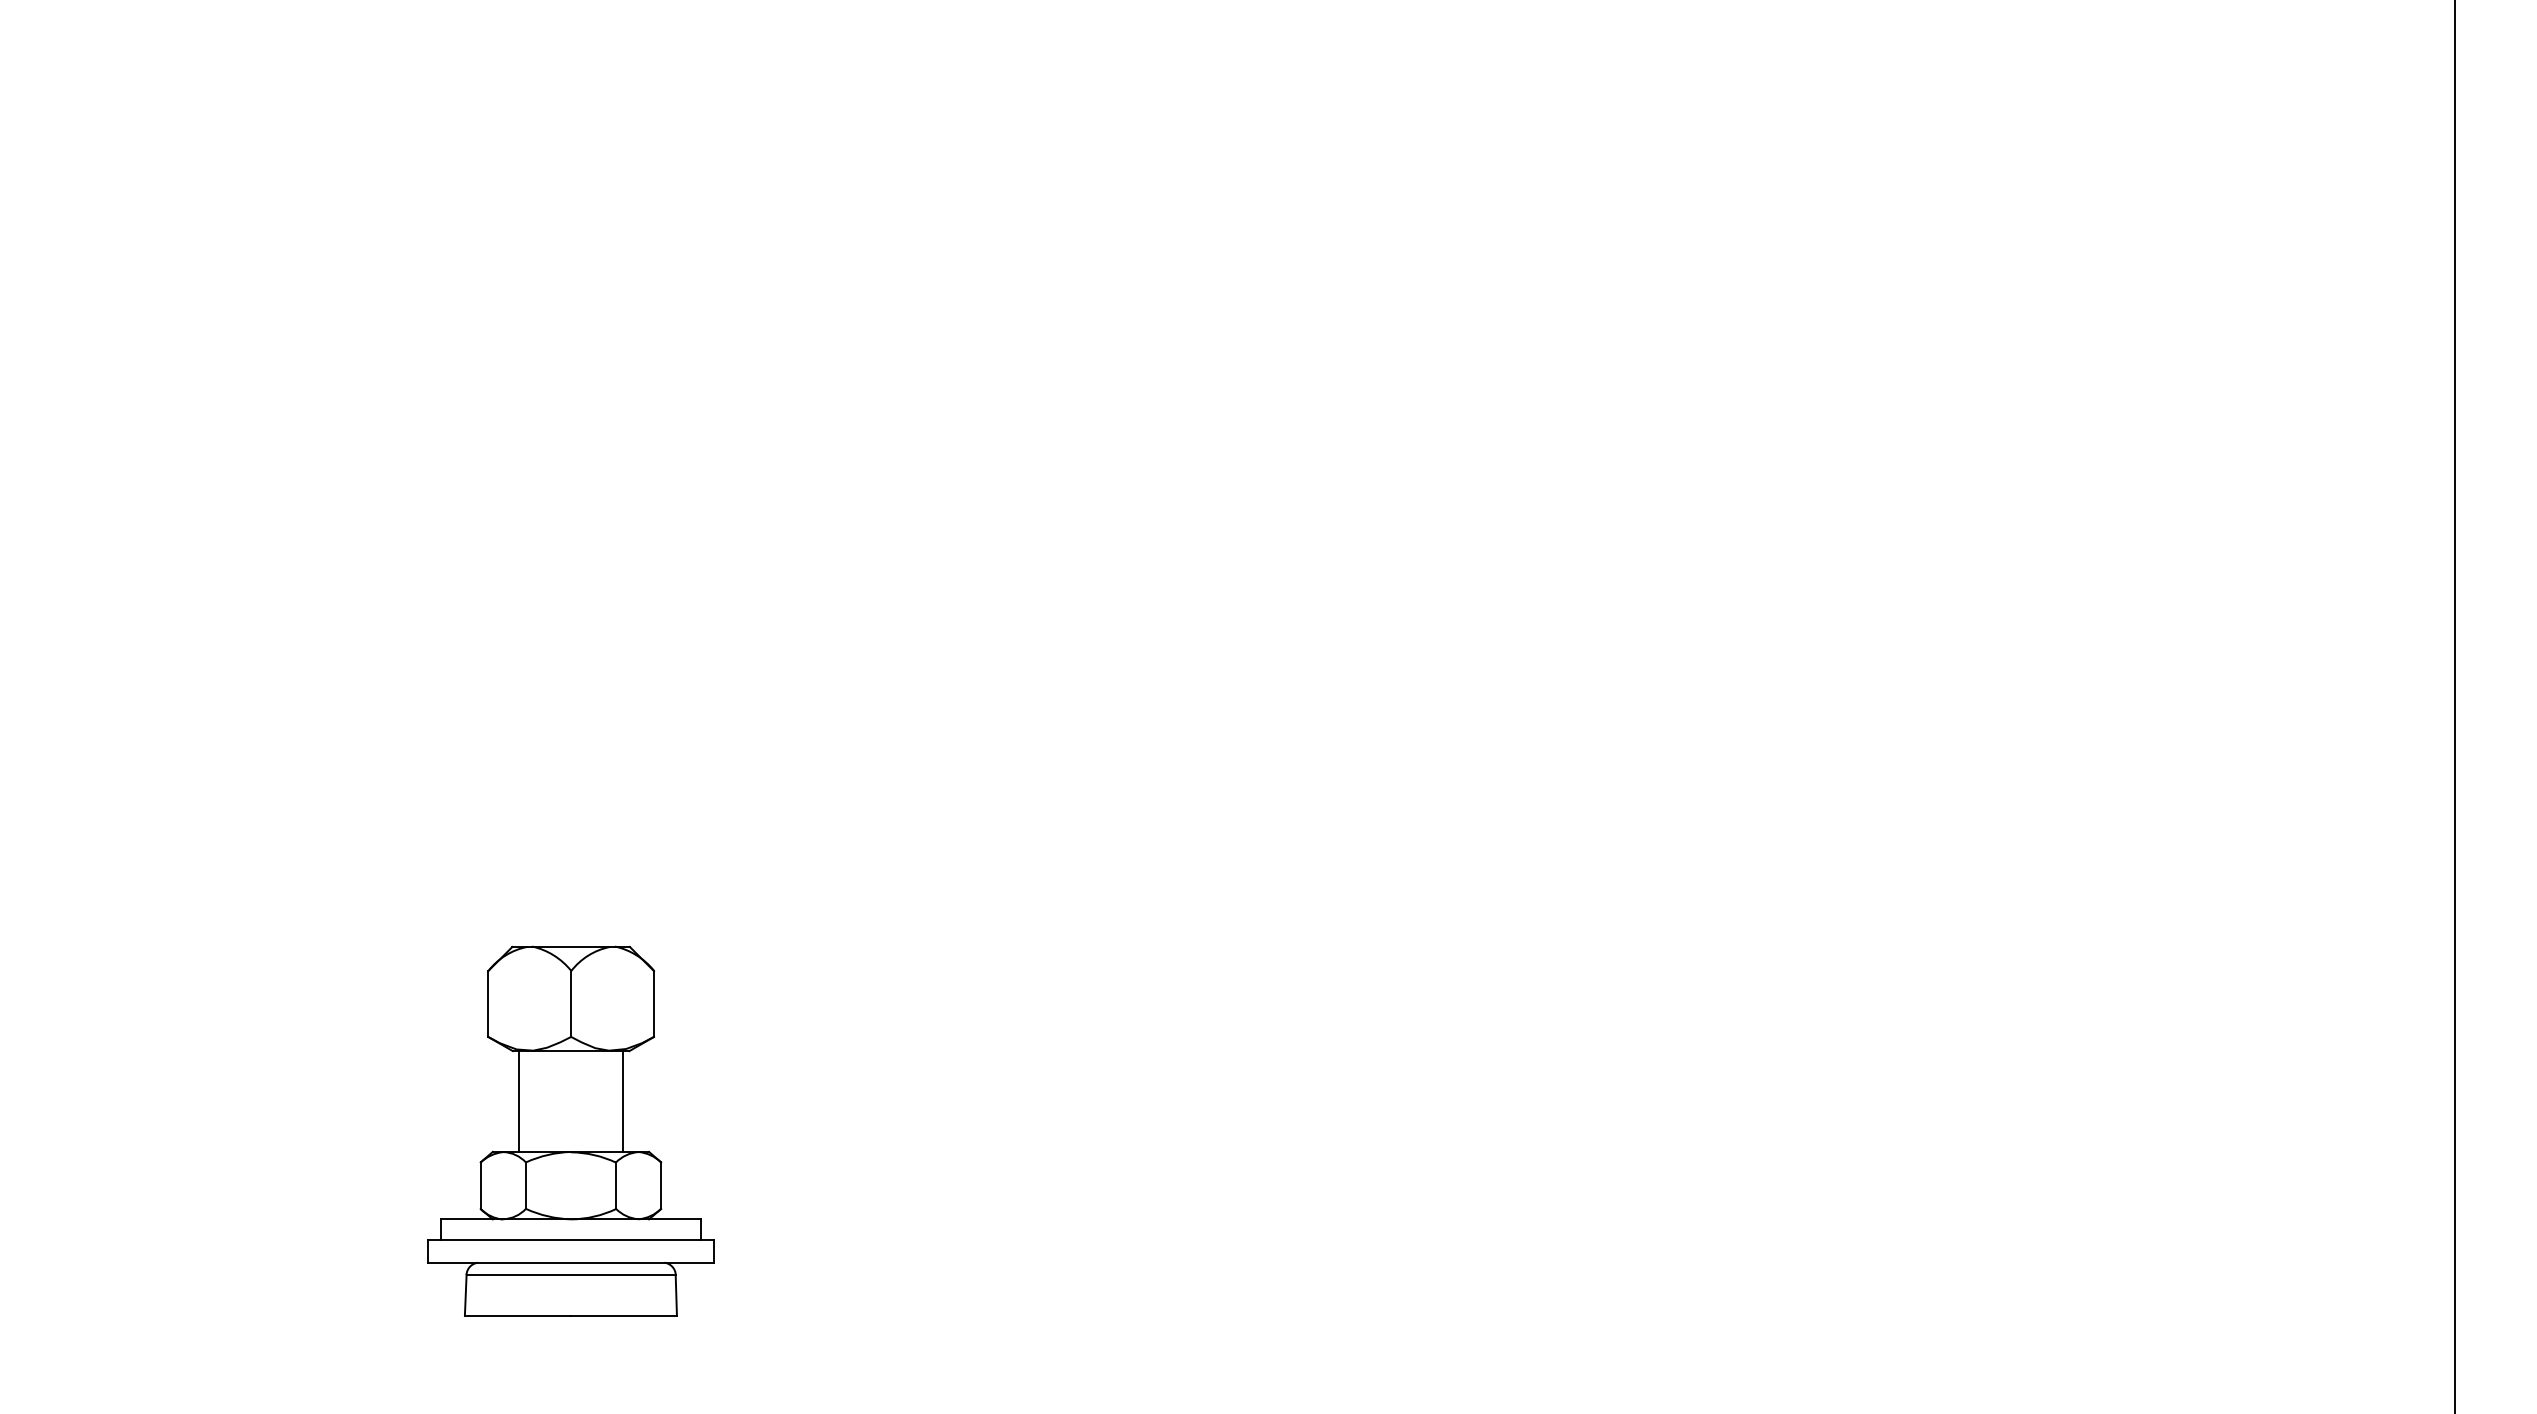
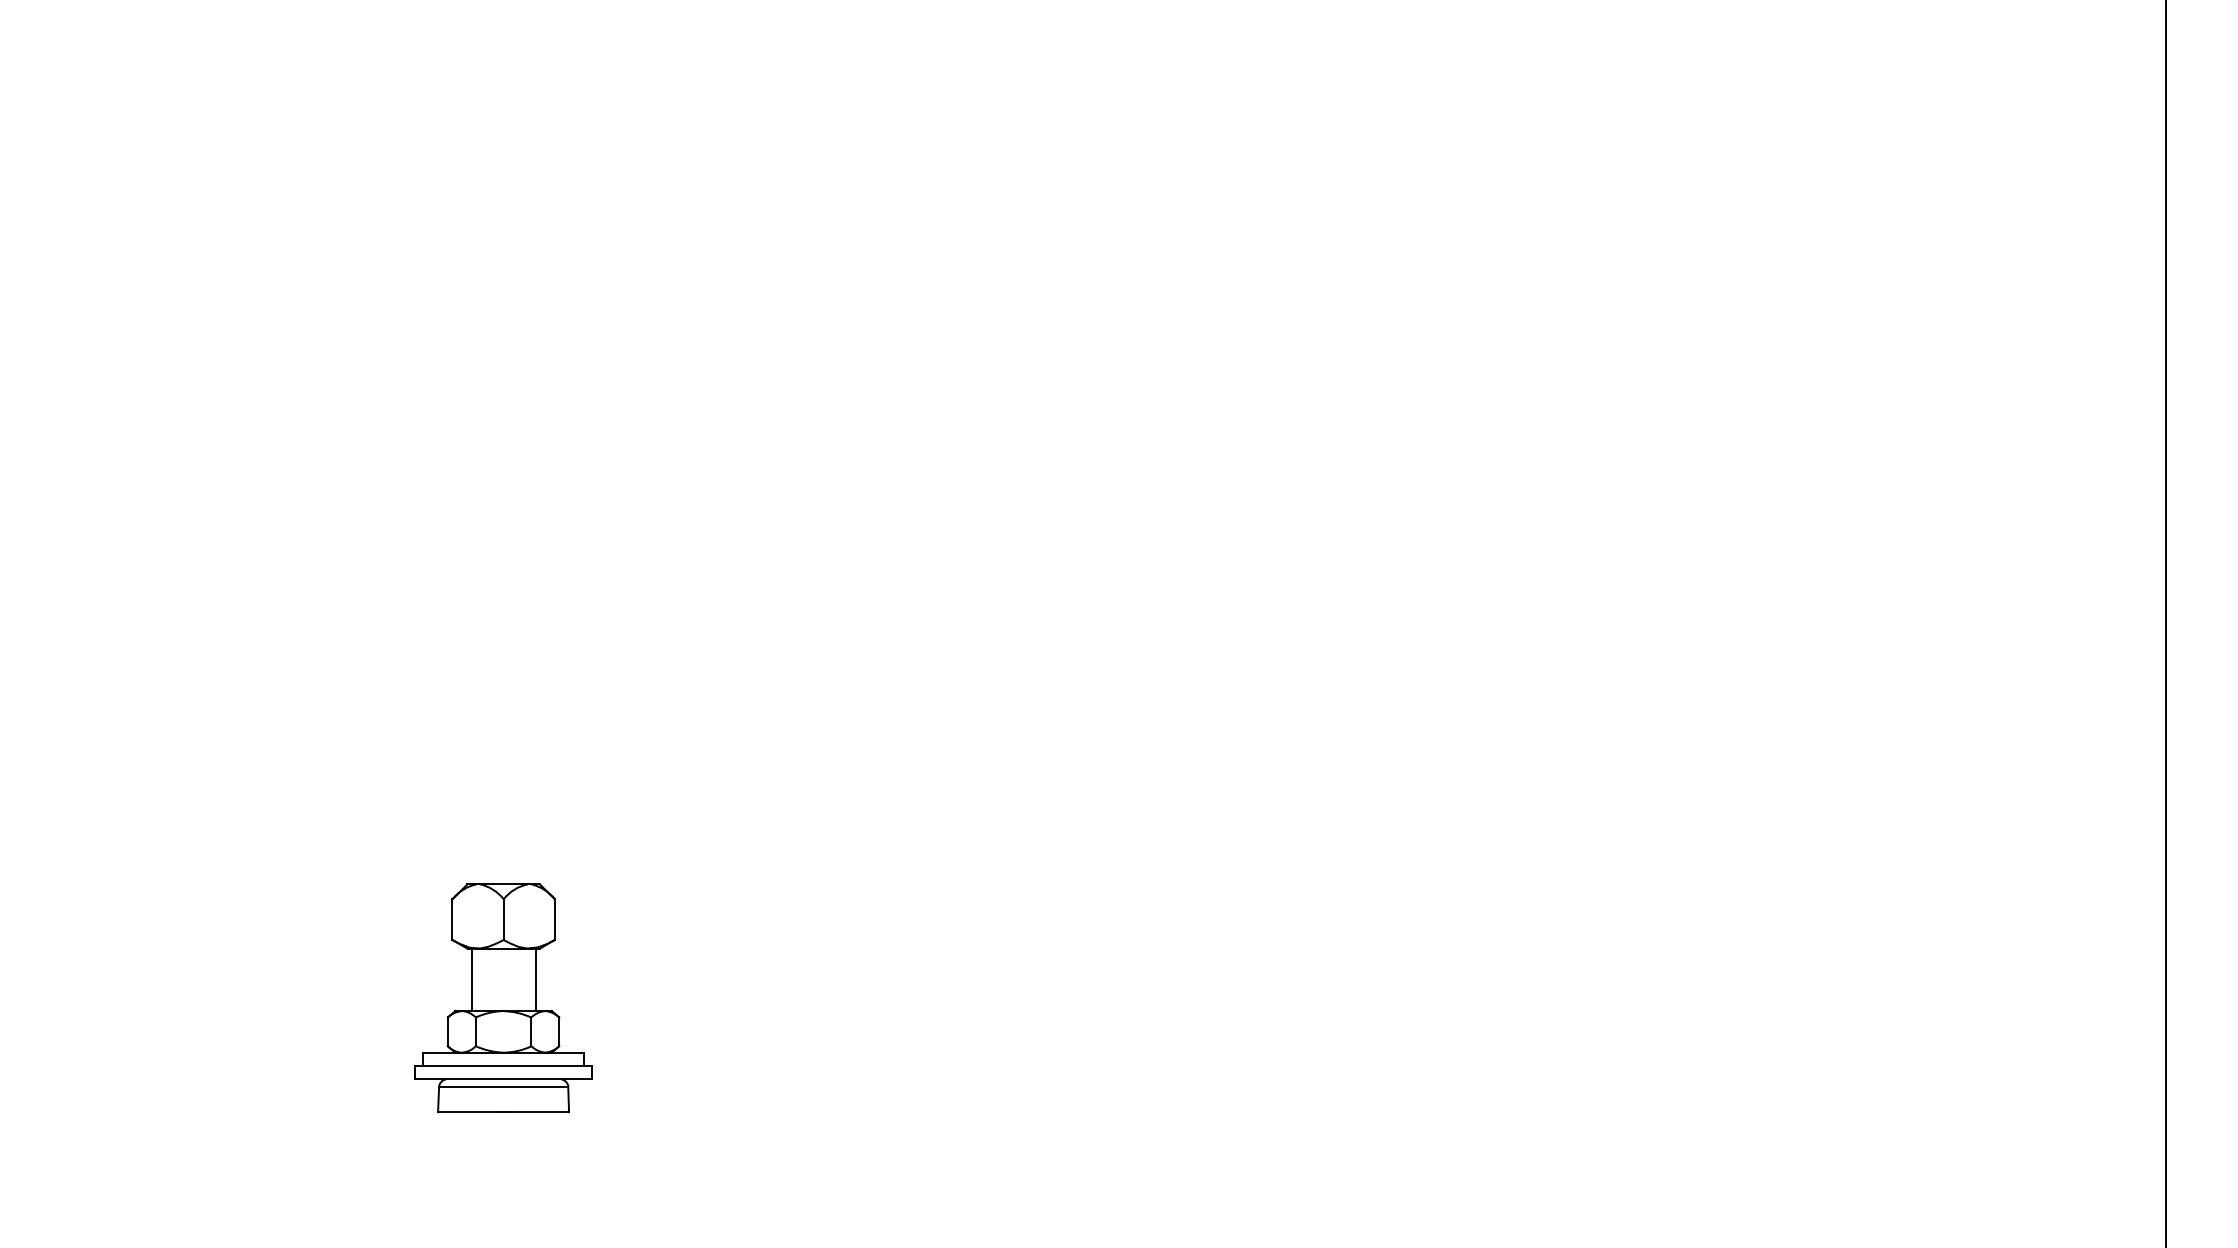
part: (570, 1130) -> (503, 997), size x0.7

